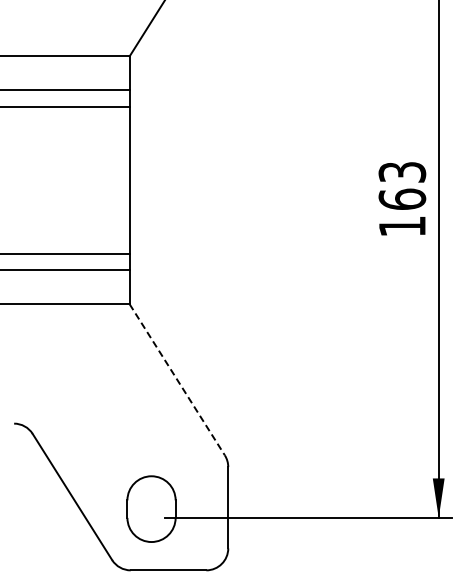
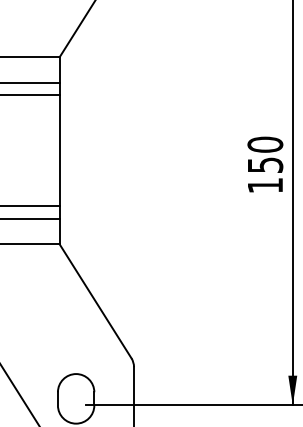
text: (402, 185) -> (265, 154), 163 -> 150
line: (177, 380) -> (95, 301), dashed -> solid

